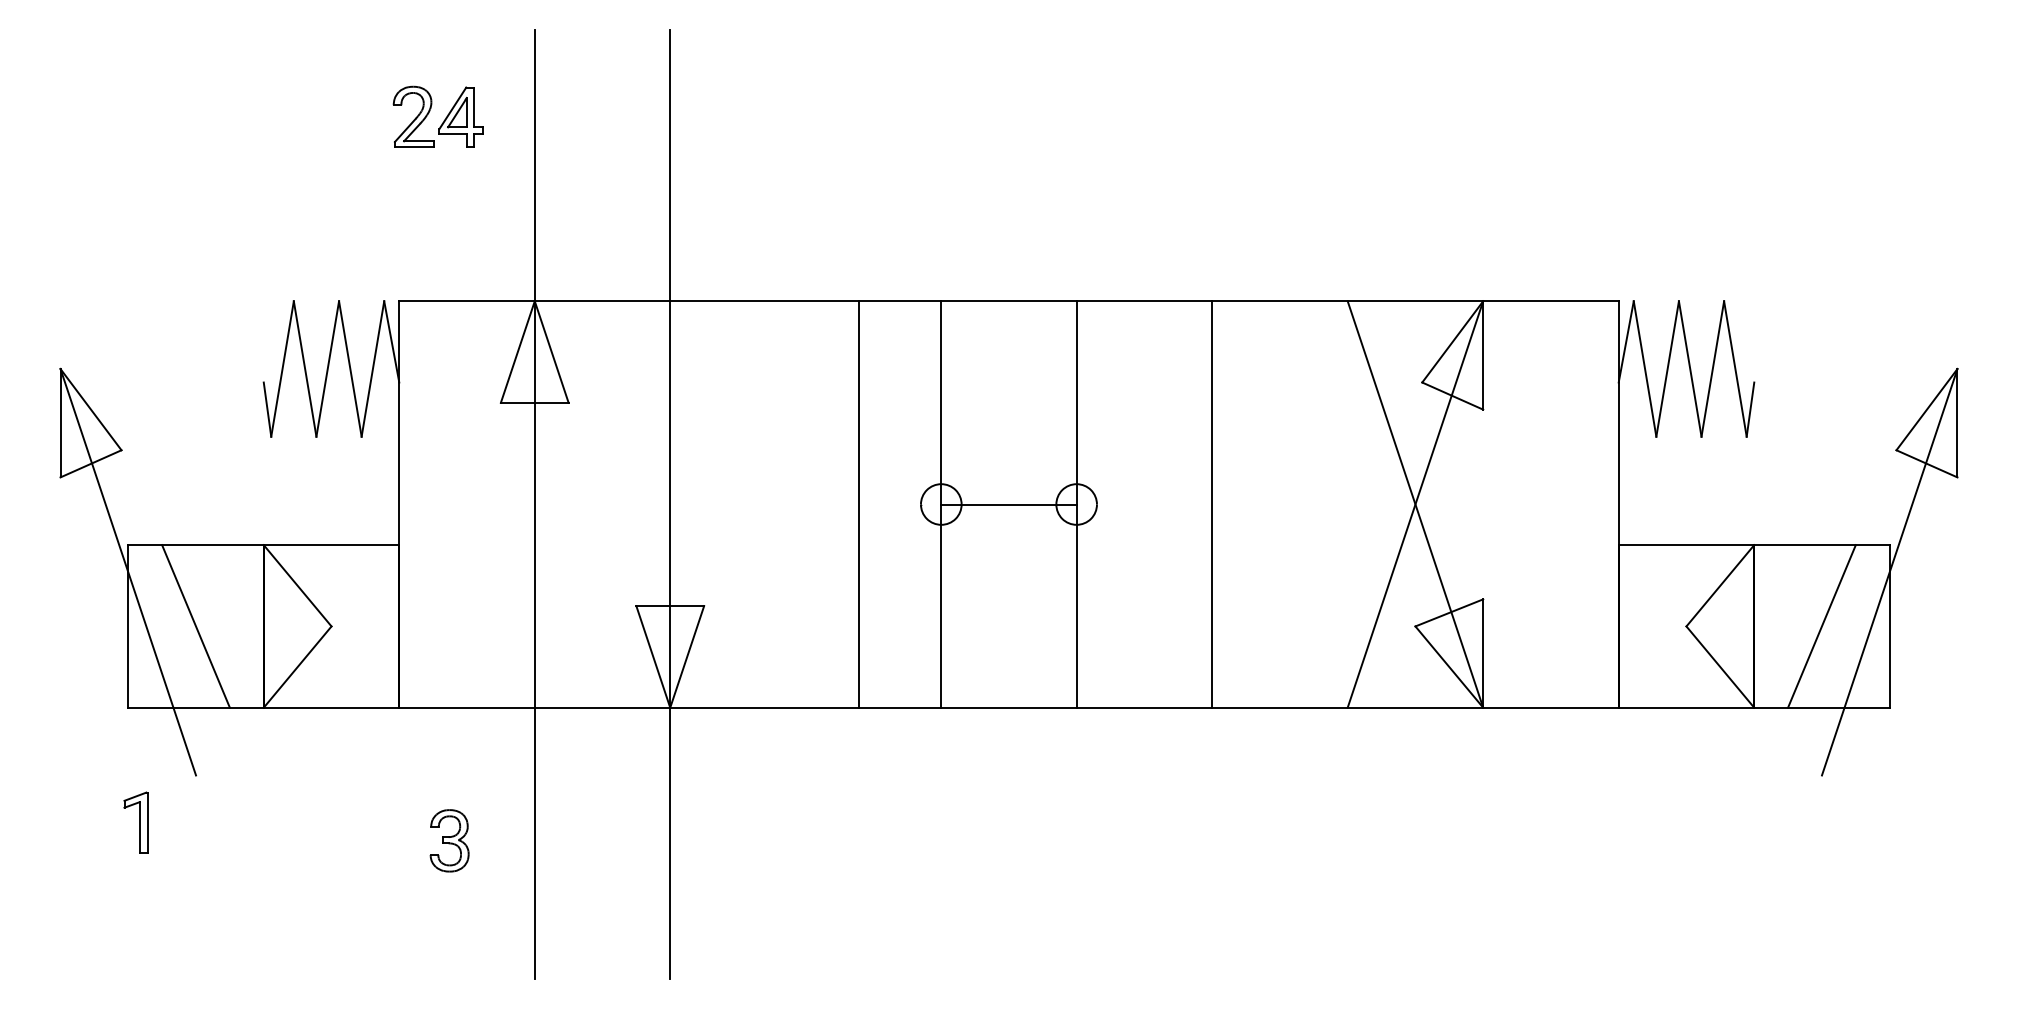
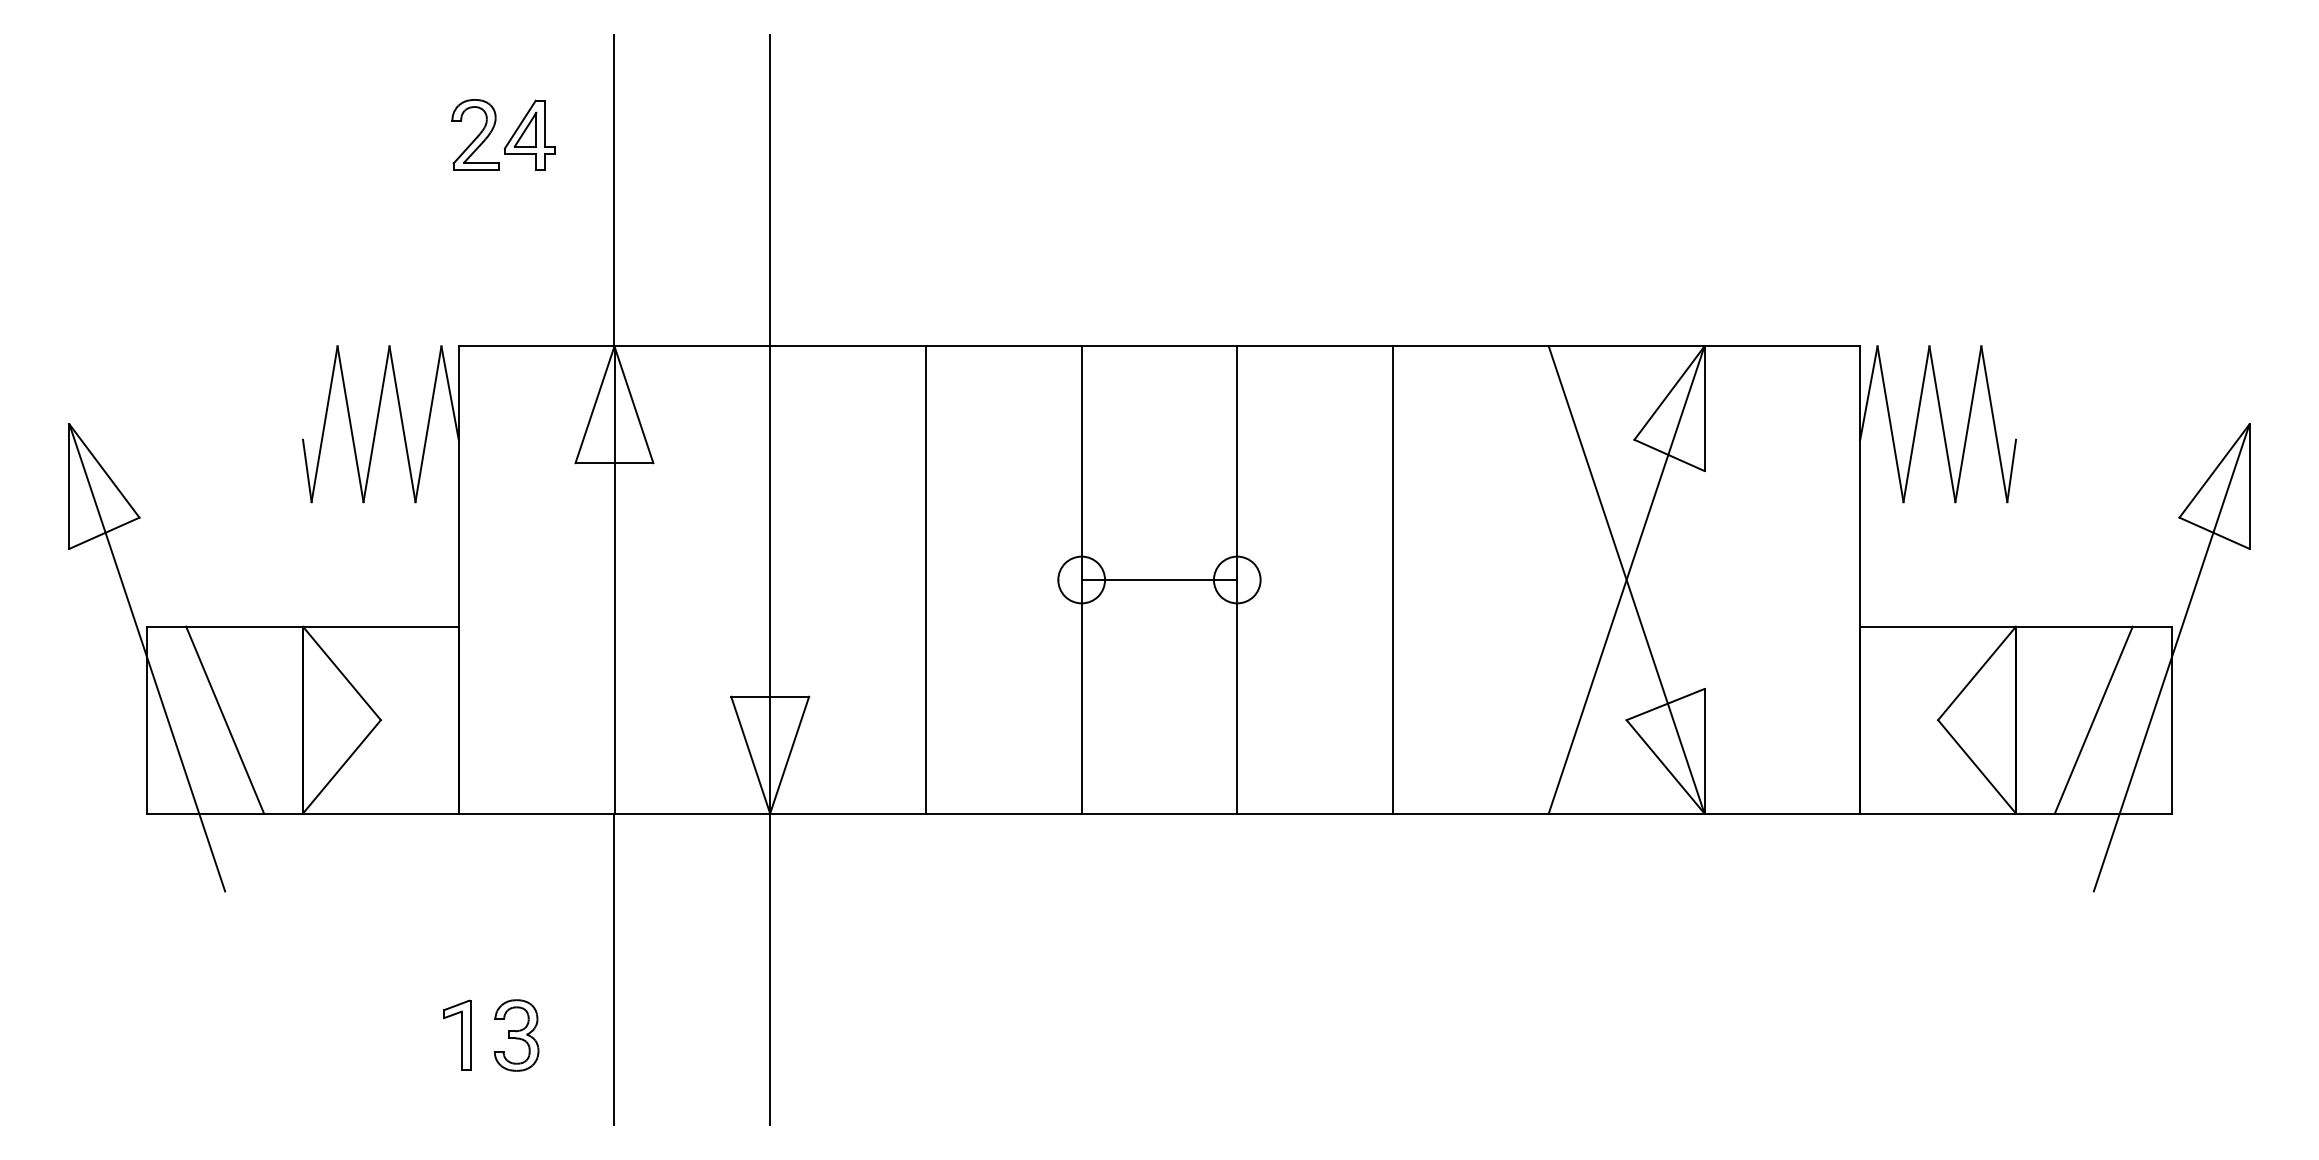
line: (858, 504) -> (925, 580), moved
part: (135, 822) -> (456, 1035), moved
part: (449, 840) -> (516, 1035), moved

